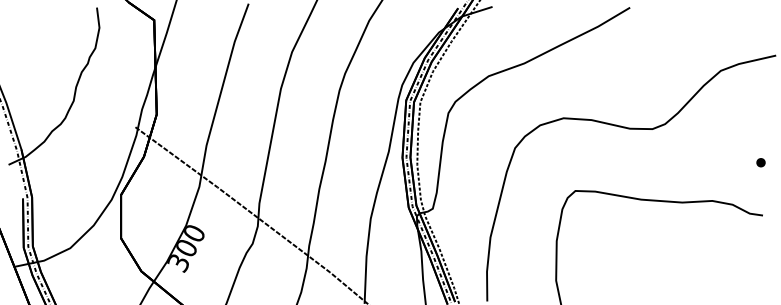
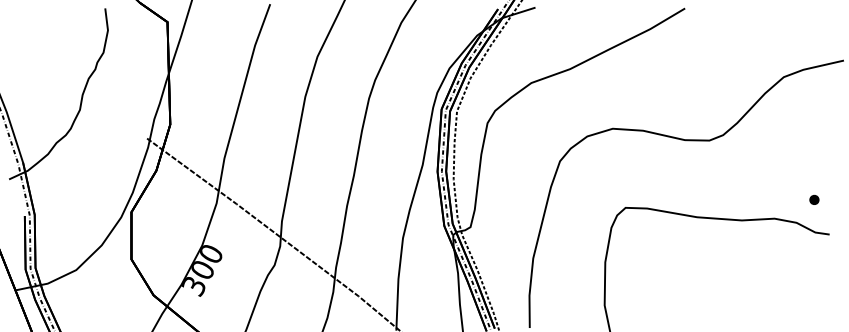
part: (760, 162) -> (813, 199), moved

